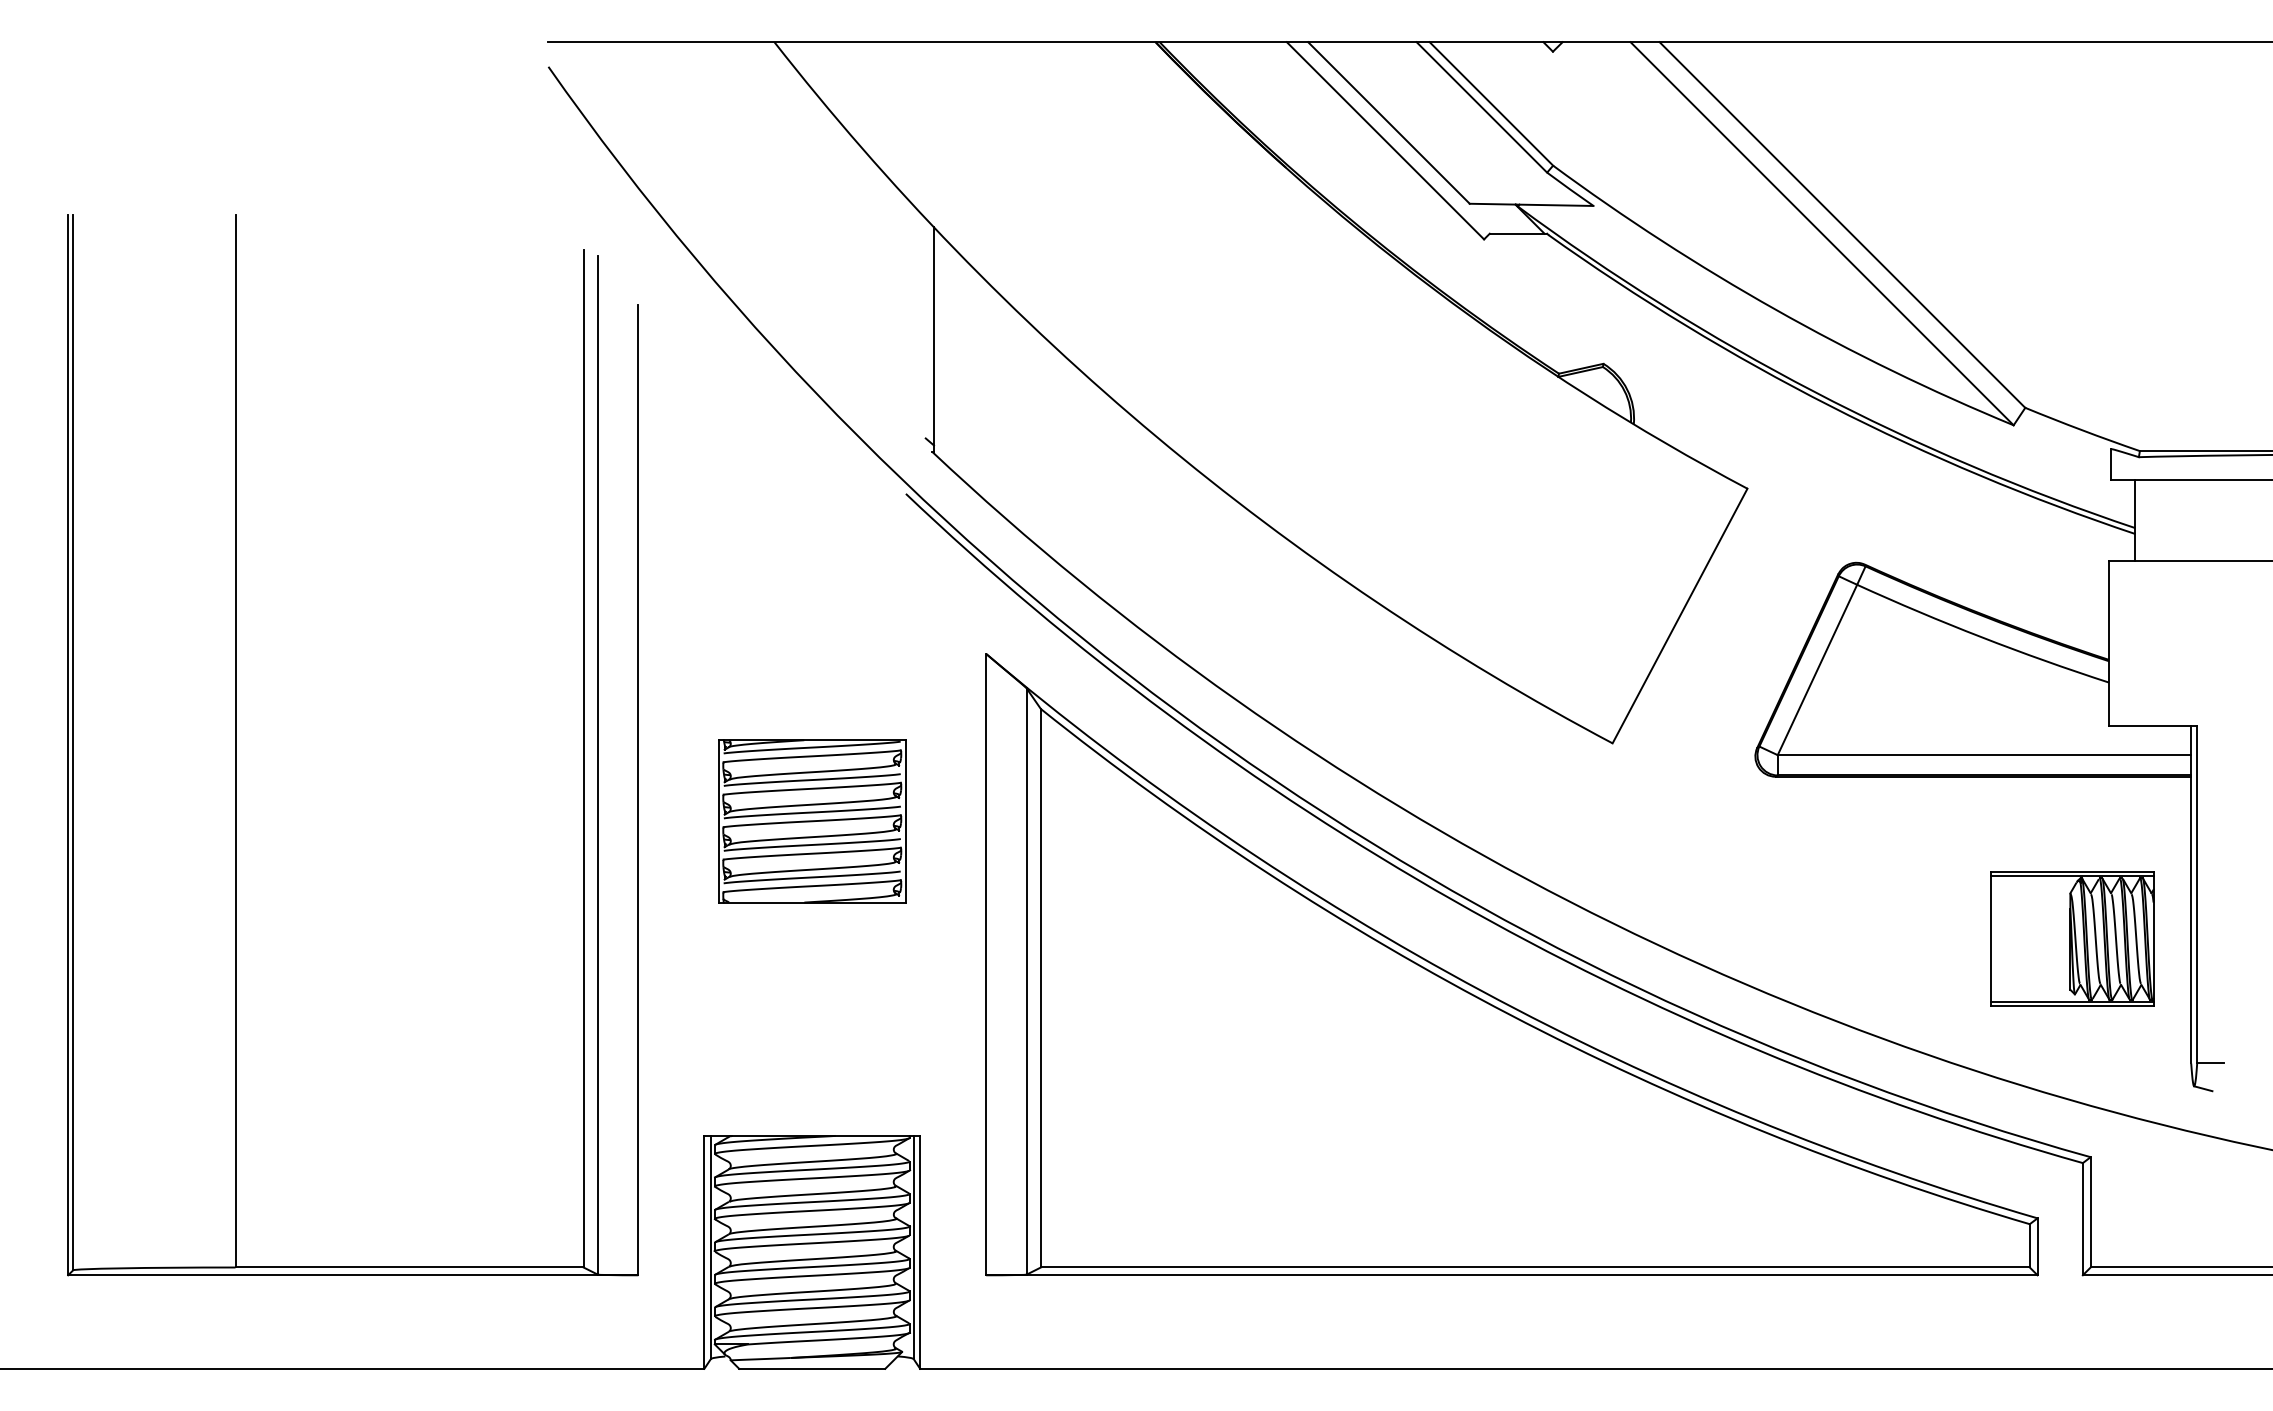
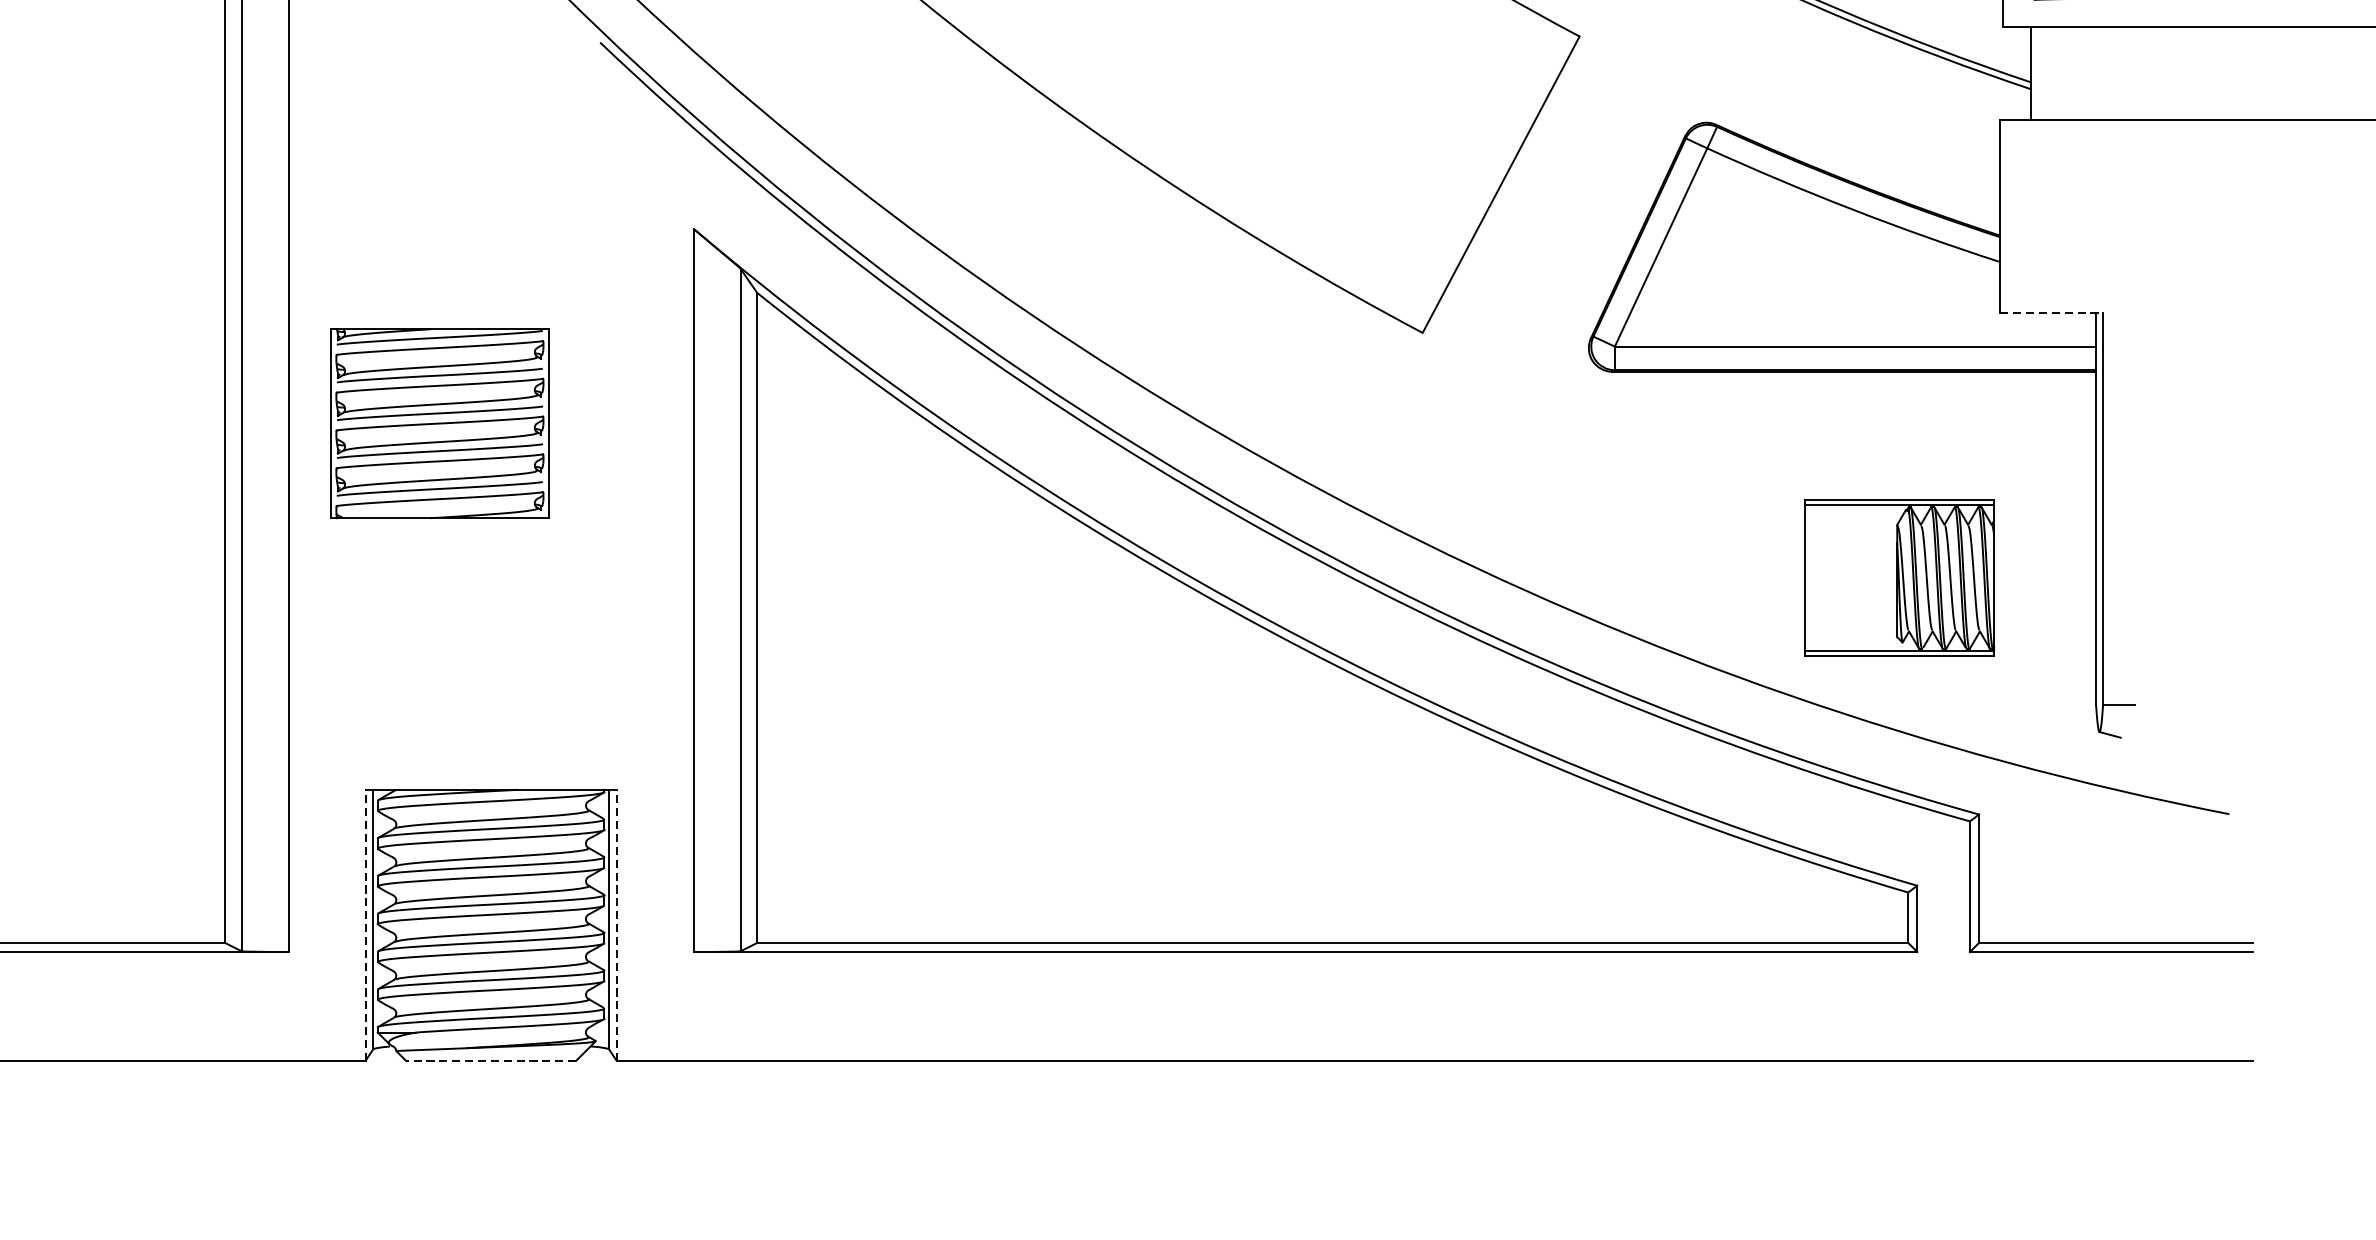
line: (2153, 726) -> (2052, 313), solid -> dashed
part: (812, 821) -> (440, 423), moved
part: (2072, 938) -> (1899, 577), moved
line: (704, 1251) -> (365, 924), solid -> dashed
line: (920, 1251) -> (617, 924), solid -> dashed
line: (811, 1368) -> (490, 1060), solid -> dashed

